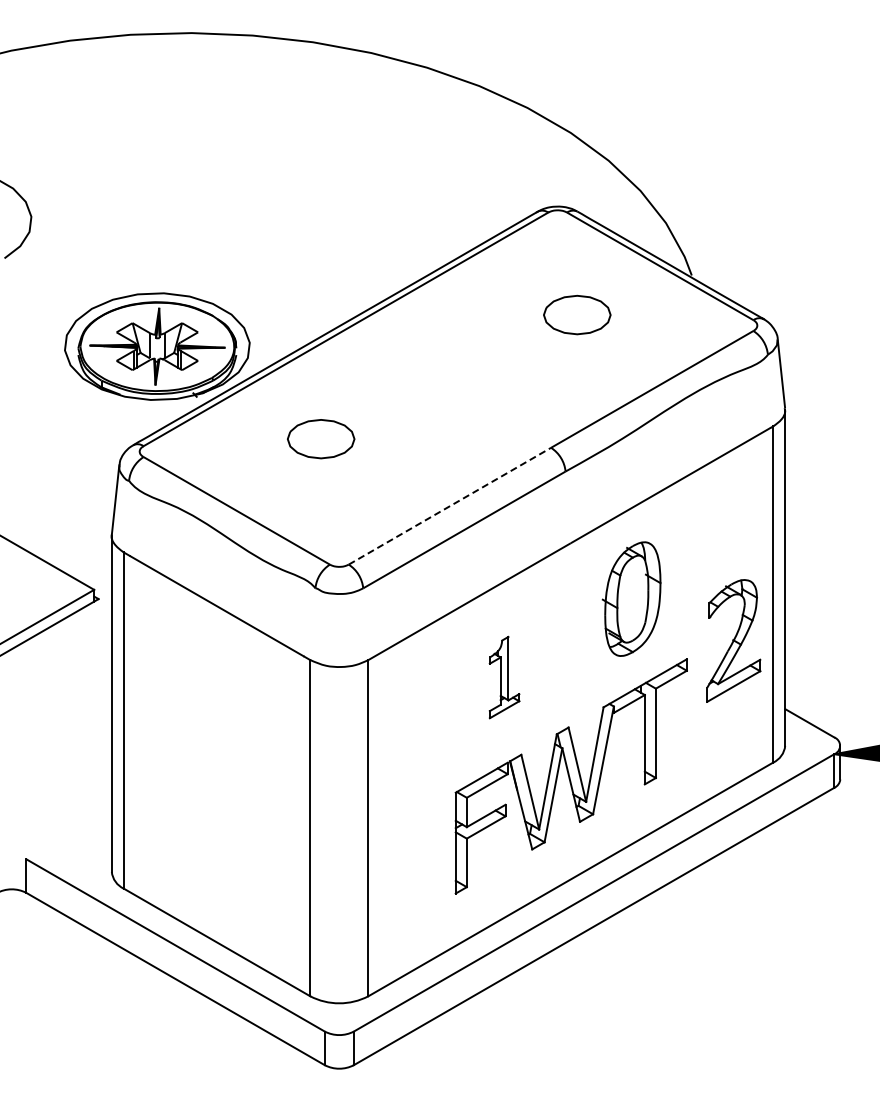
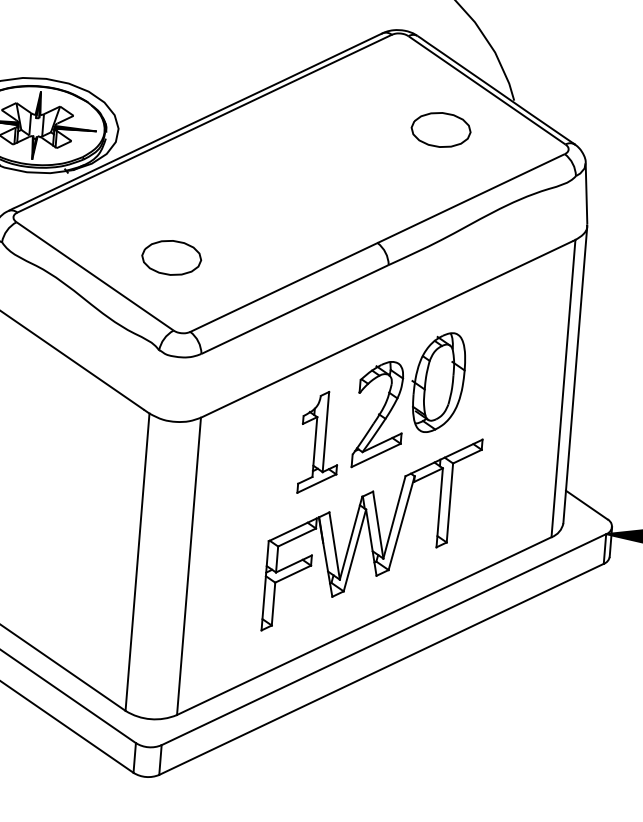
part: (577, 314) -> (441, 129), moved
part: (321, 439) -> (172, 258), moved
line: (449, 506) -> (283, 287), dashed -> solid
part: (733, 640) -> (379, 414), moved
part: (504, 677) -> (320, 442), size x1.43

